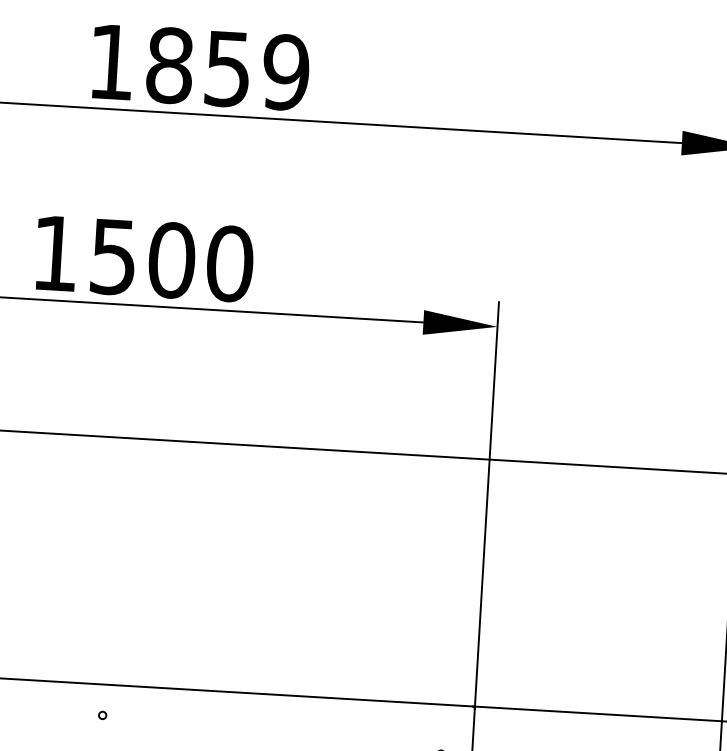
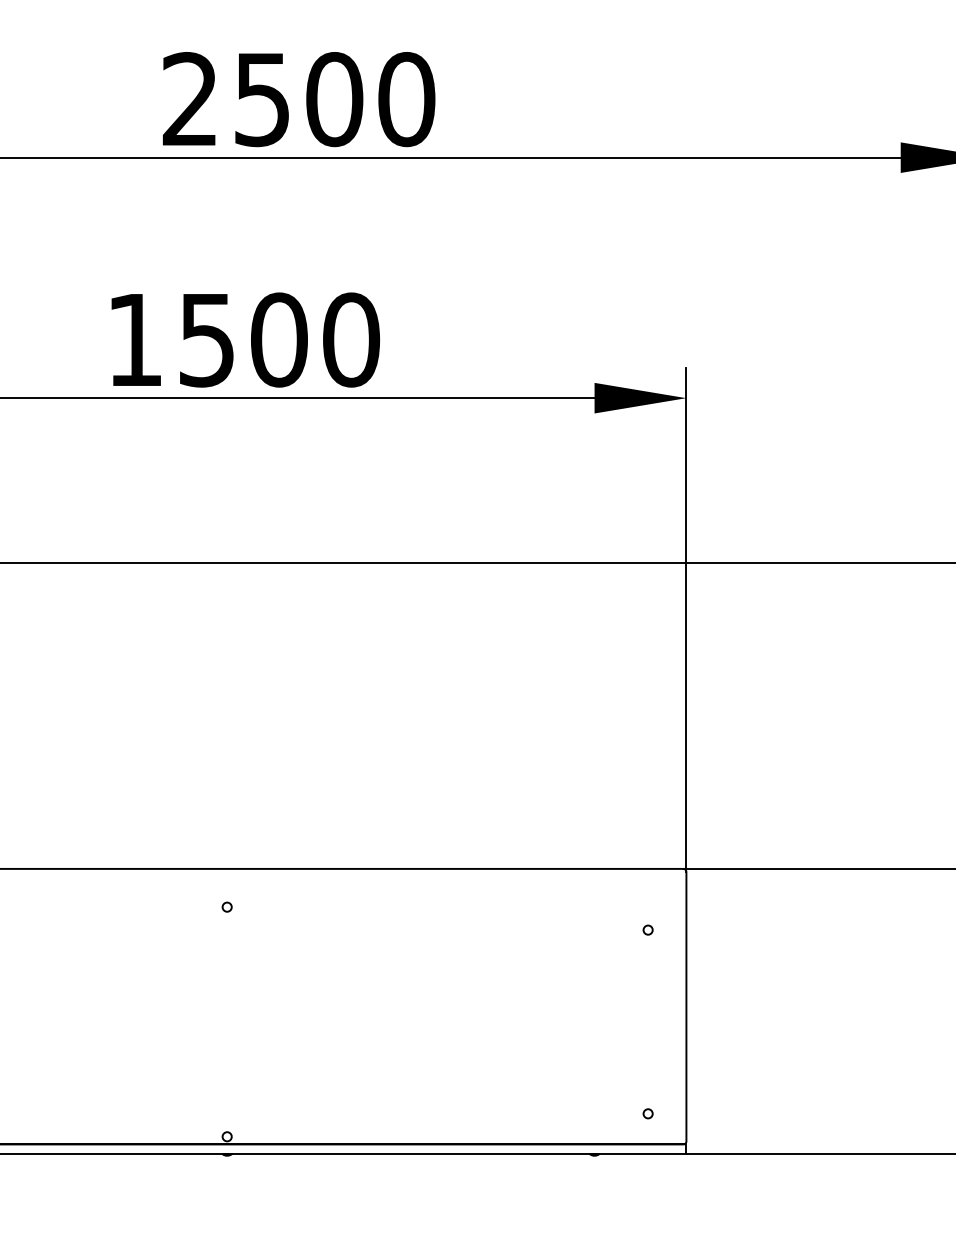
text: (198, 67) -> (298, 99), 1859 -> 2500

